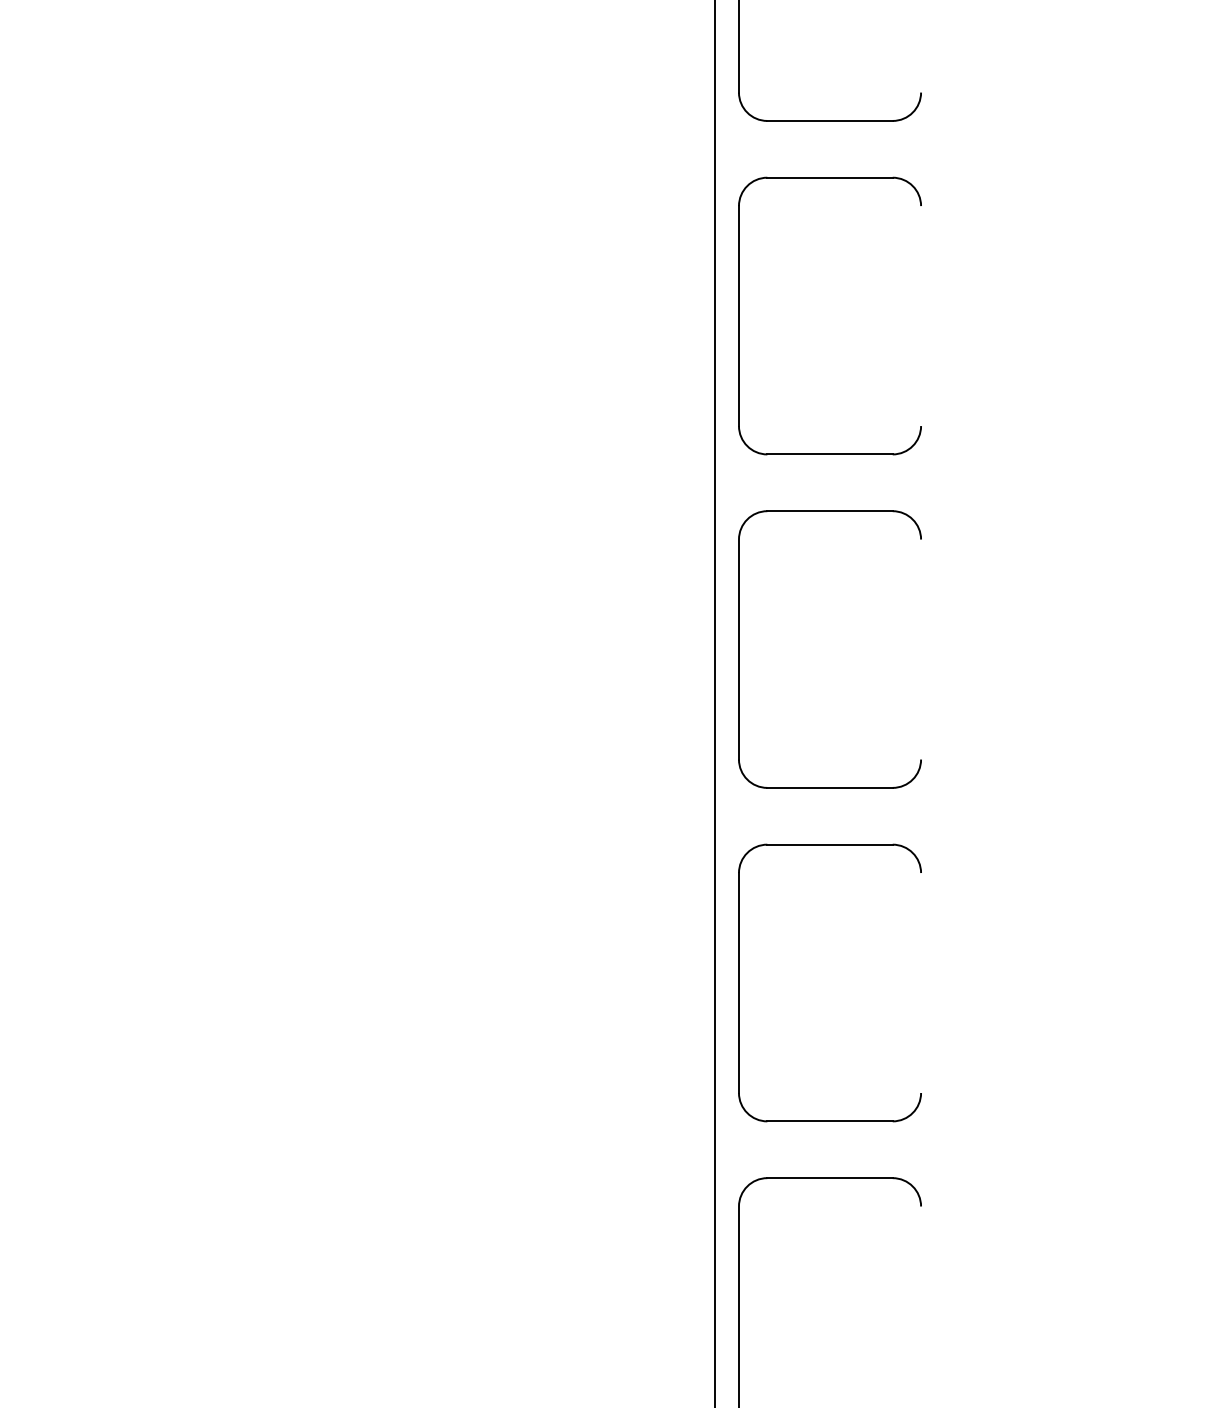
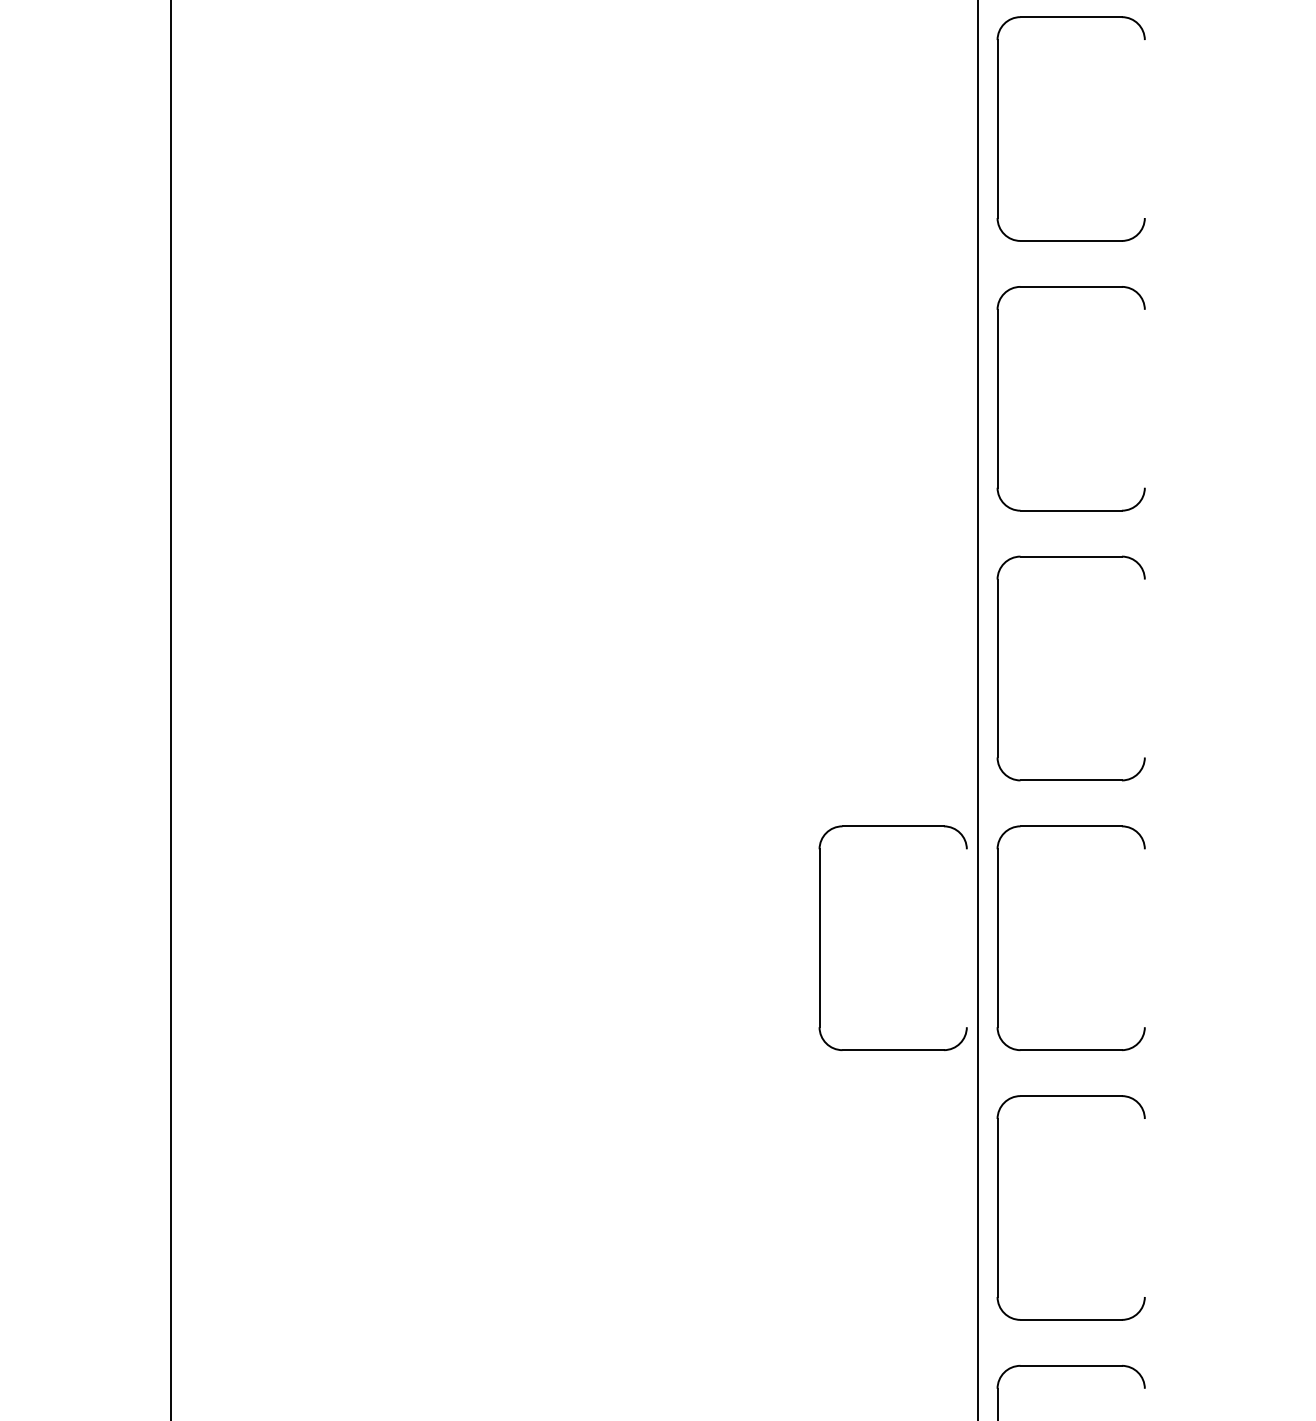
part: (520, 982) -> (820, 937), added

